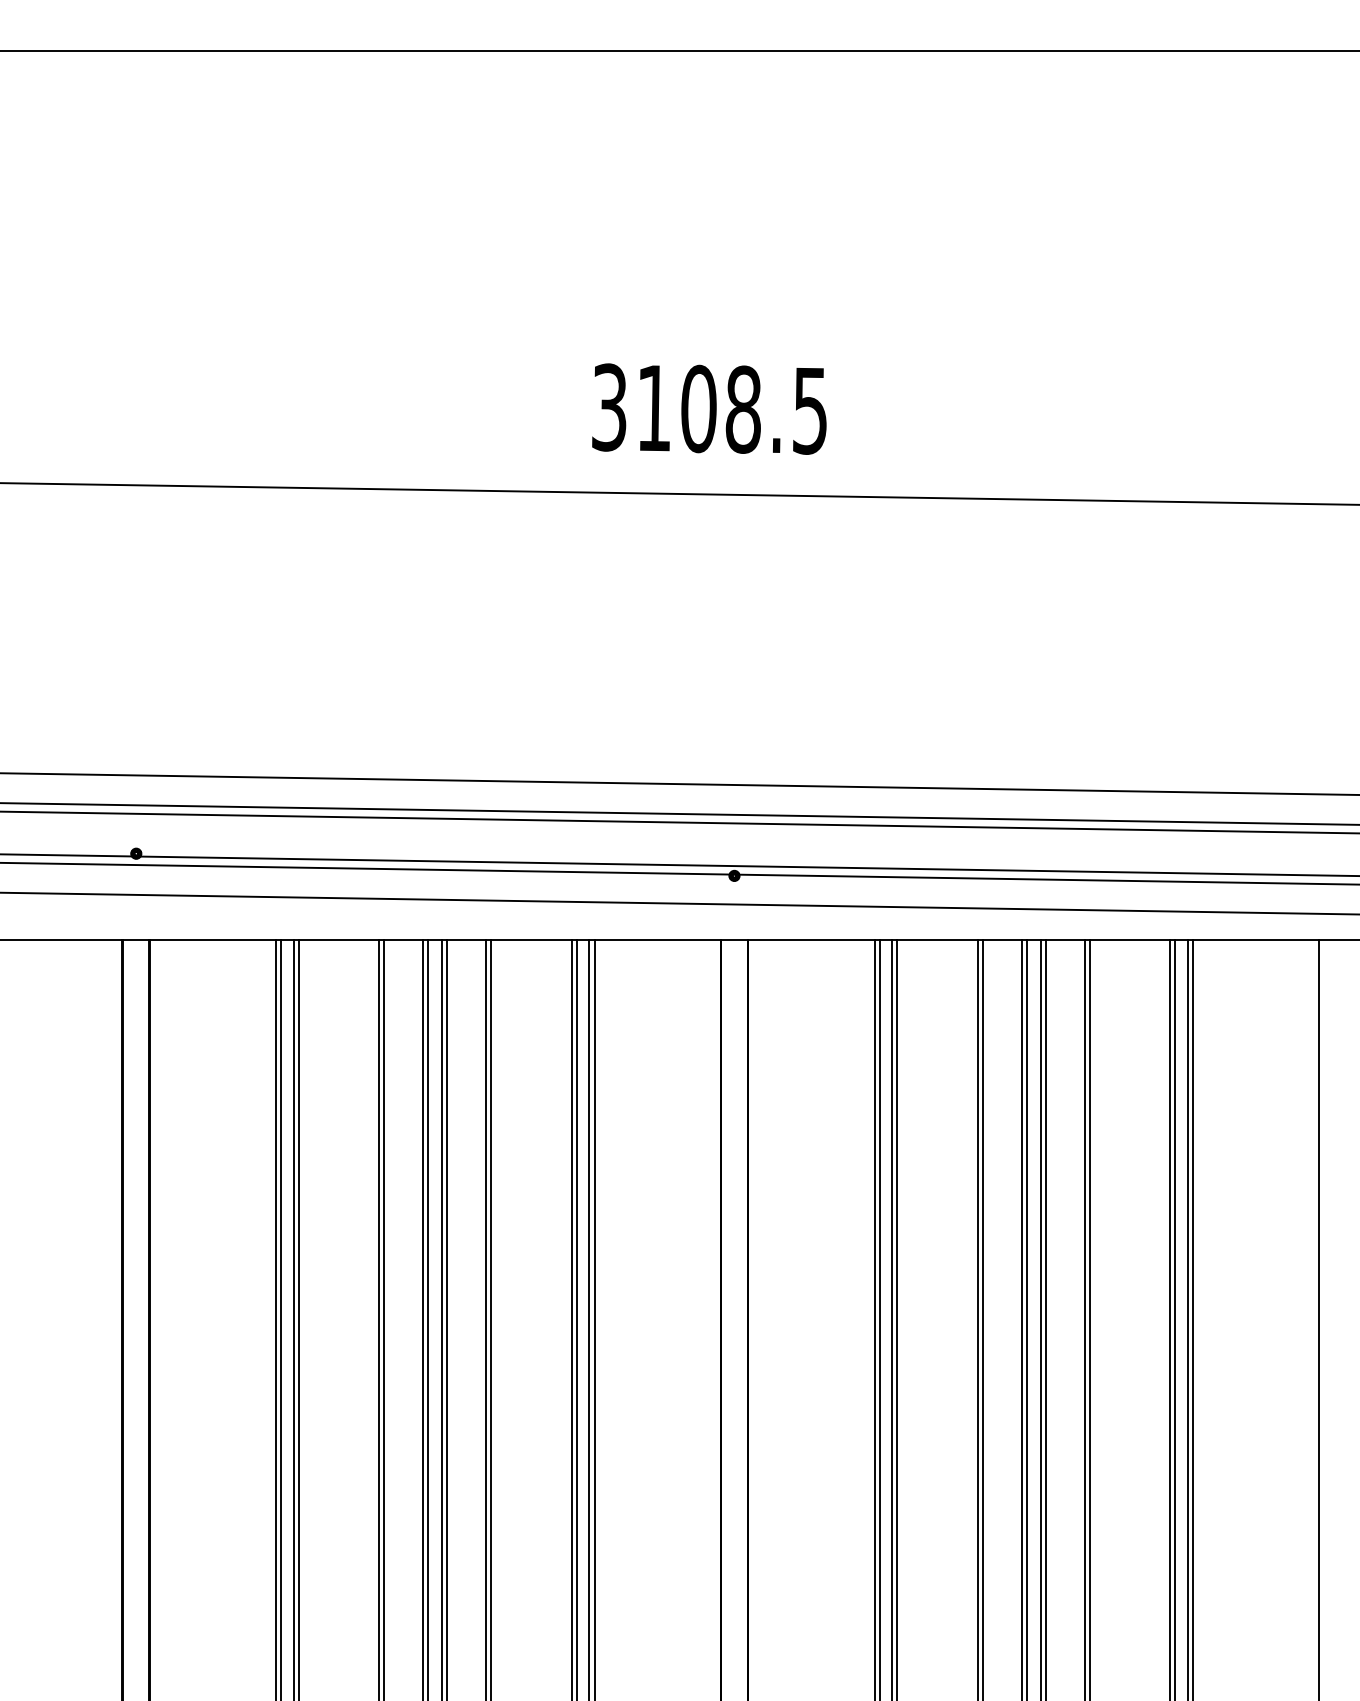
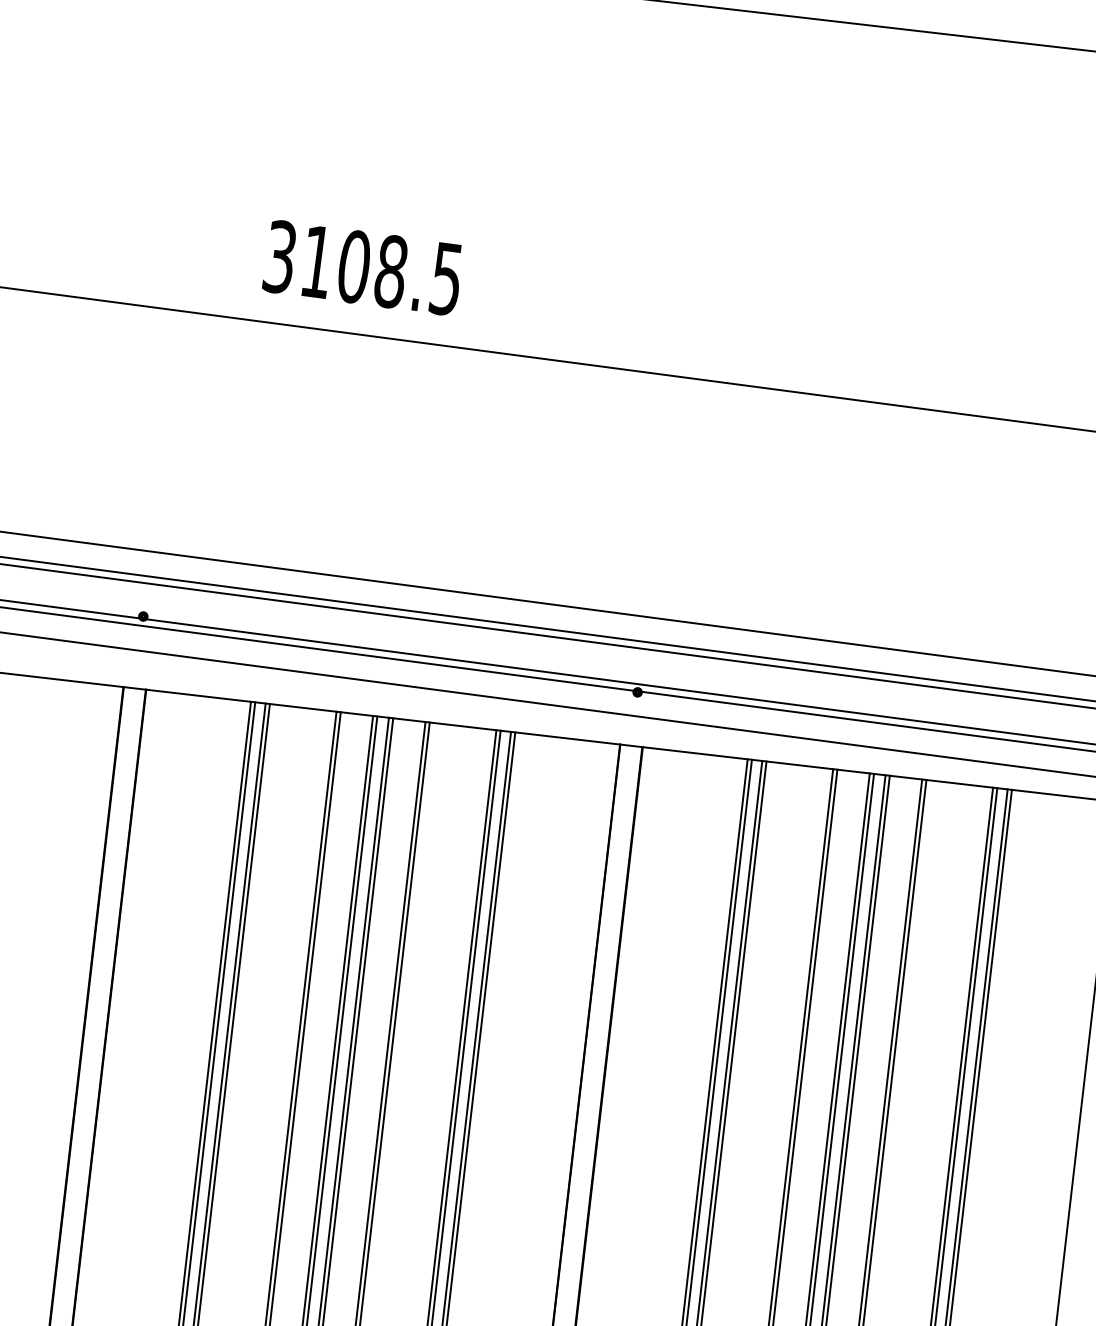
text: (709, 408) -> (363, 267), moved

